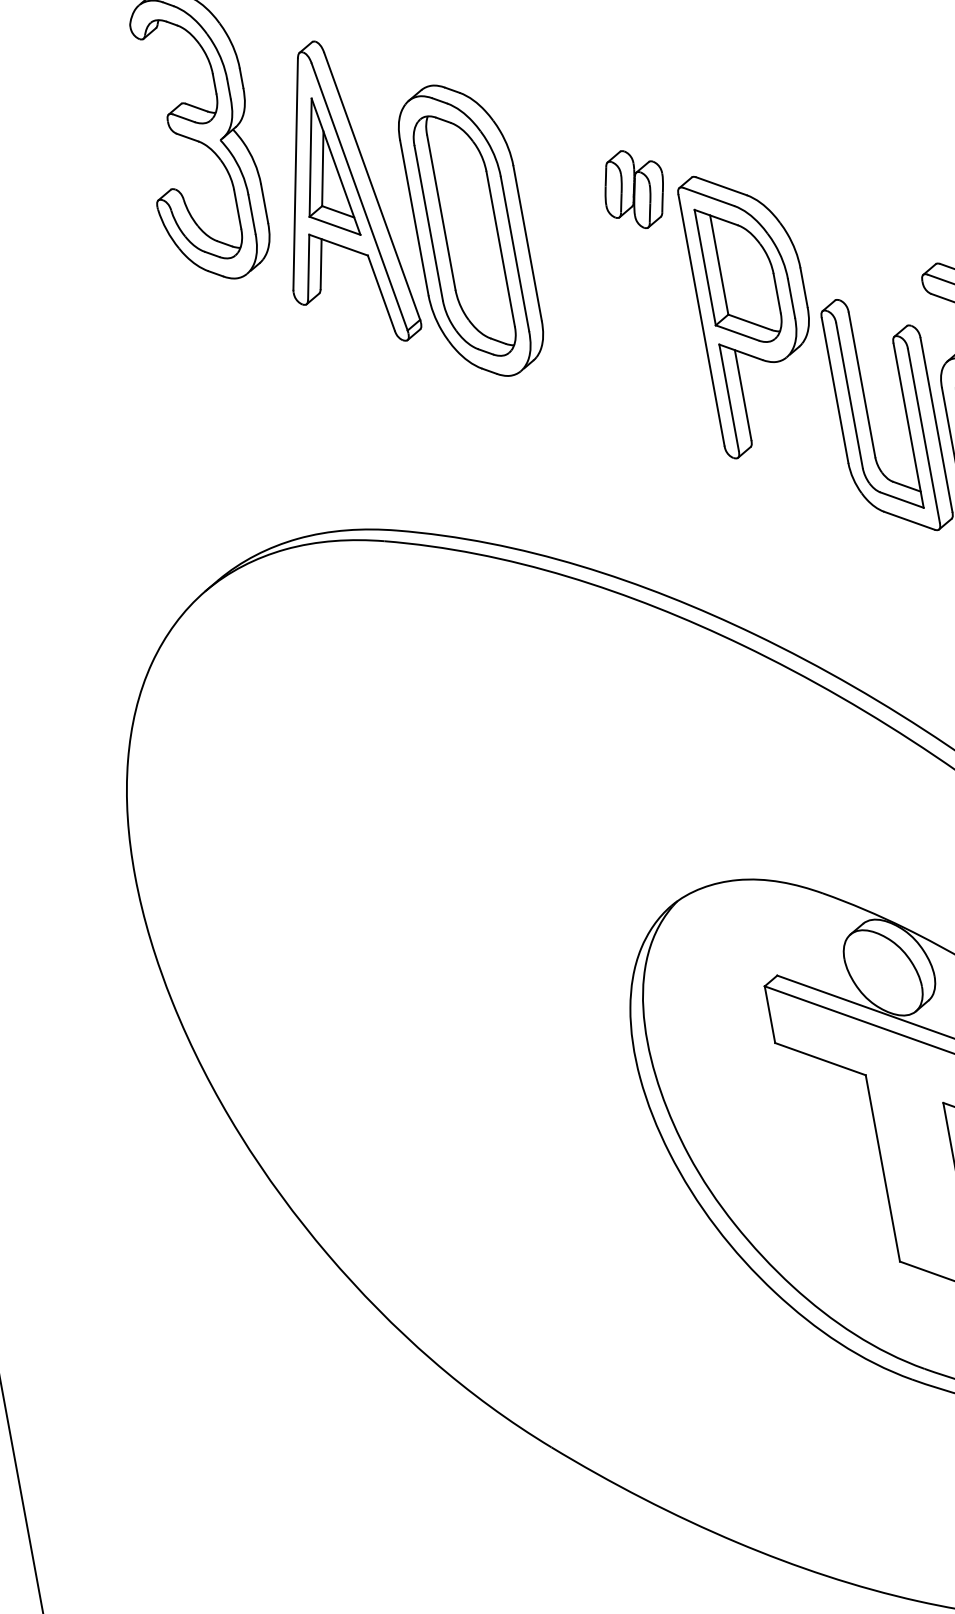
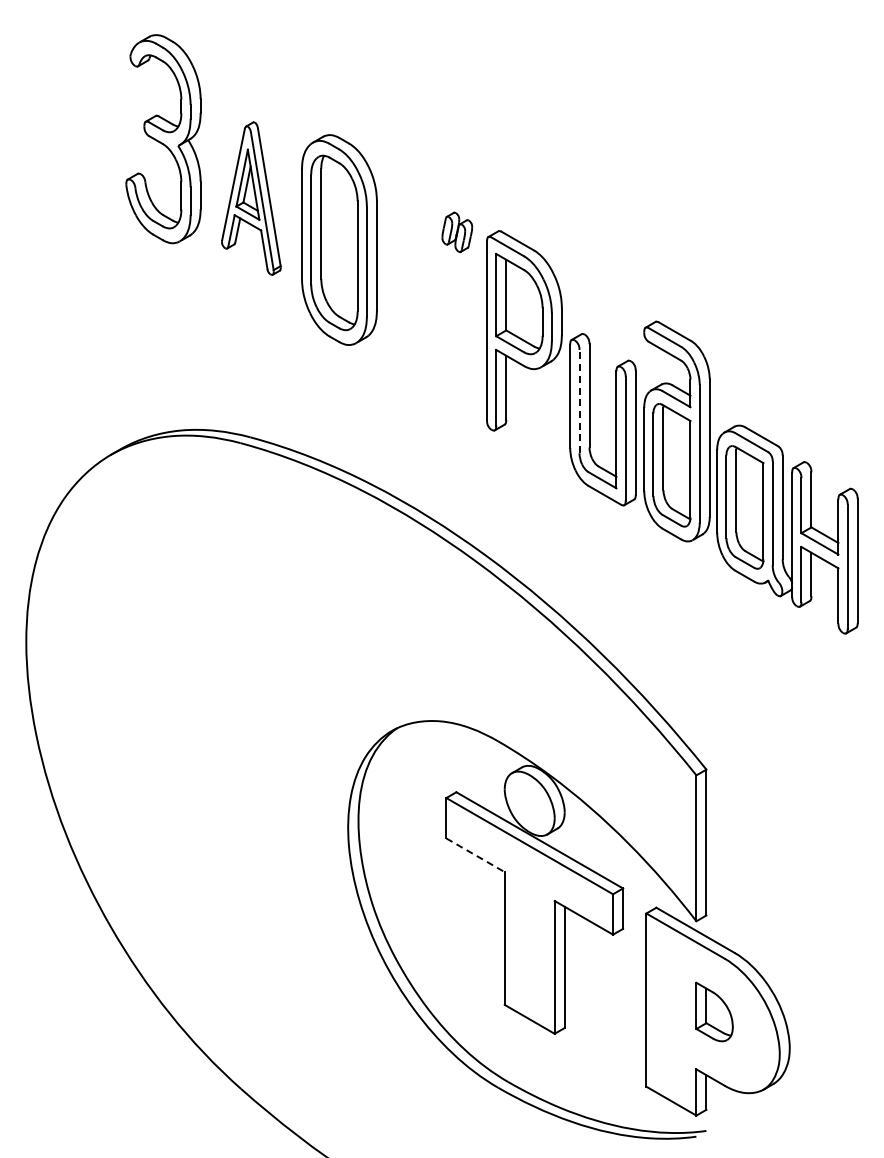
part: (634, 189) -> (457, 232), size x0.7
part: (336, 195) -> (251, 198), size x0.7
line: (849, 395) -> (579, 401), solid -> dashed
line: (820, 1059) -> (475, 855), solid -> dashed

